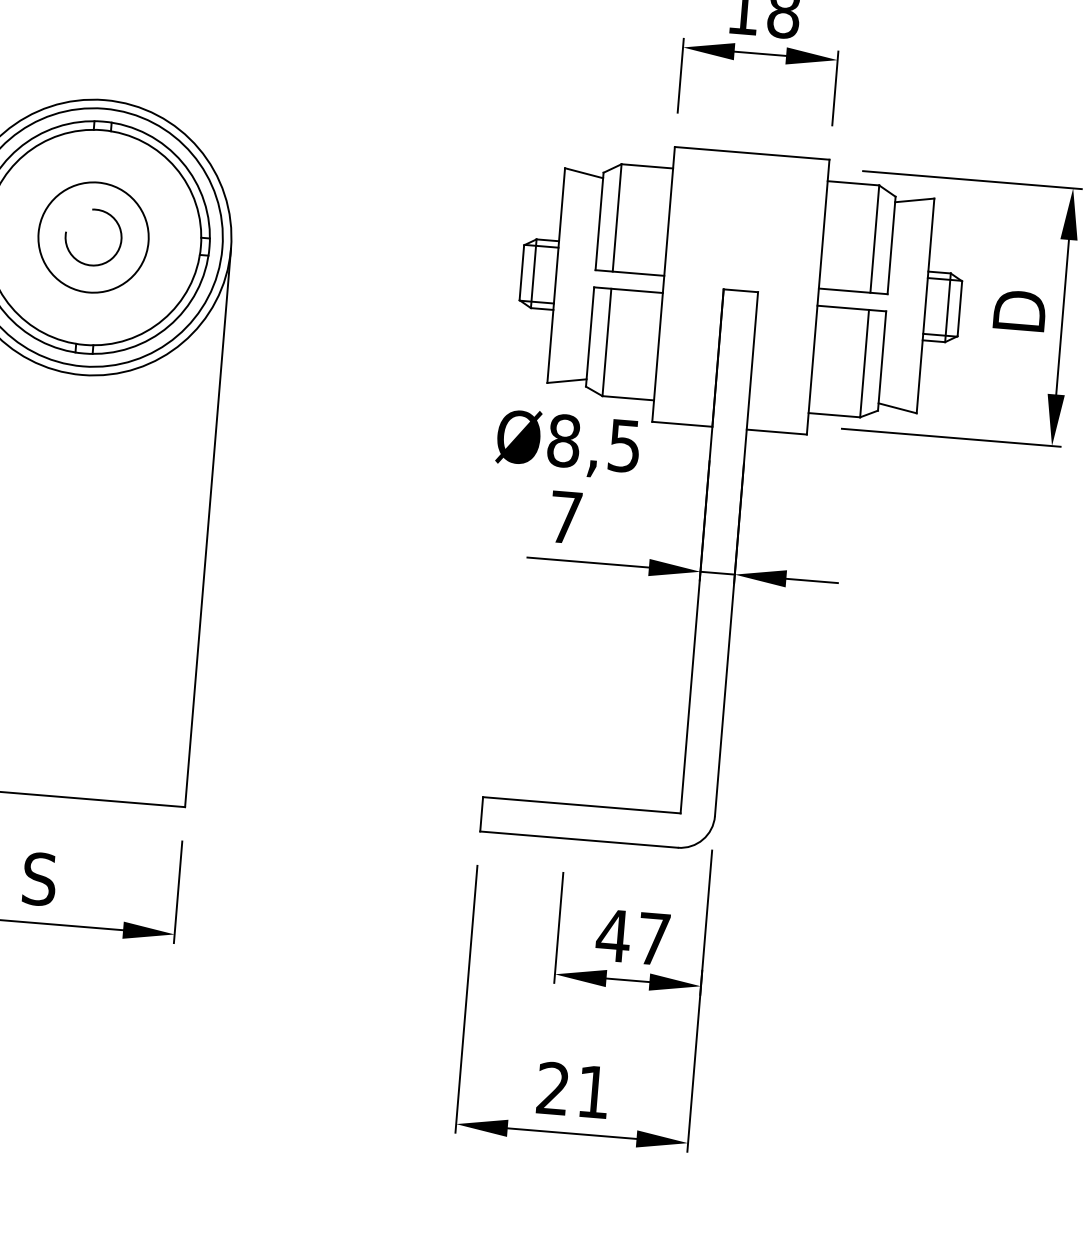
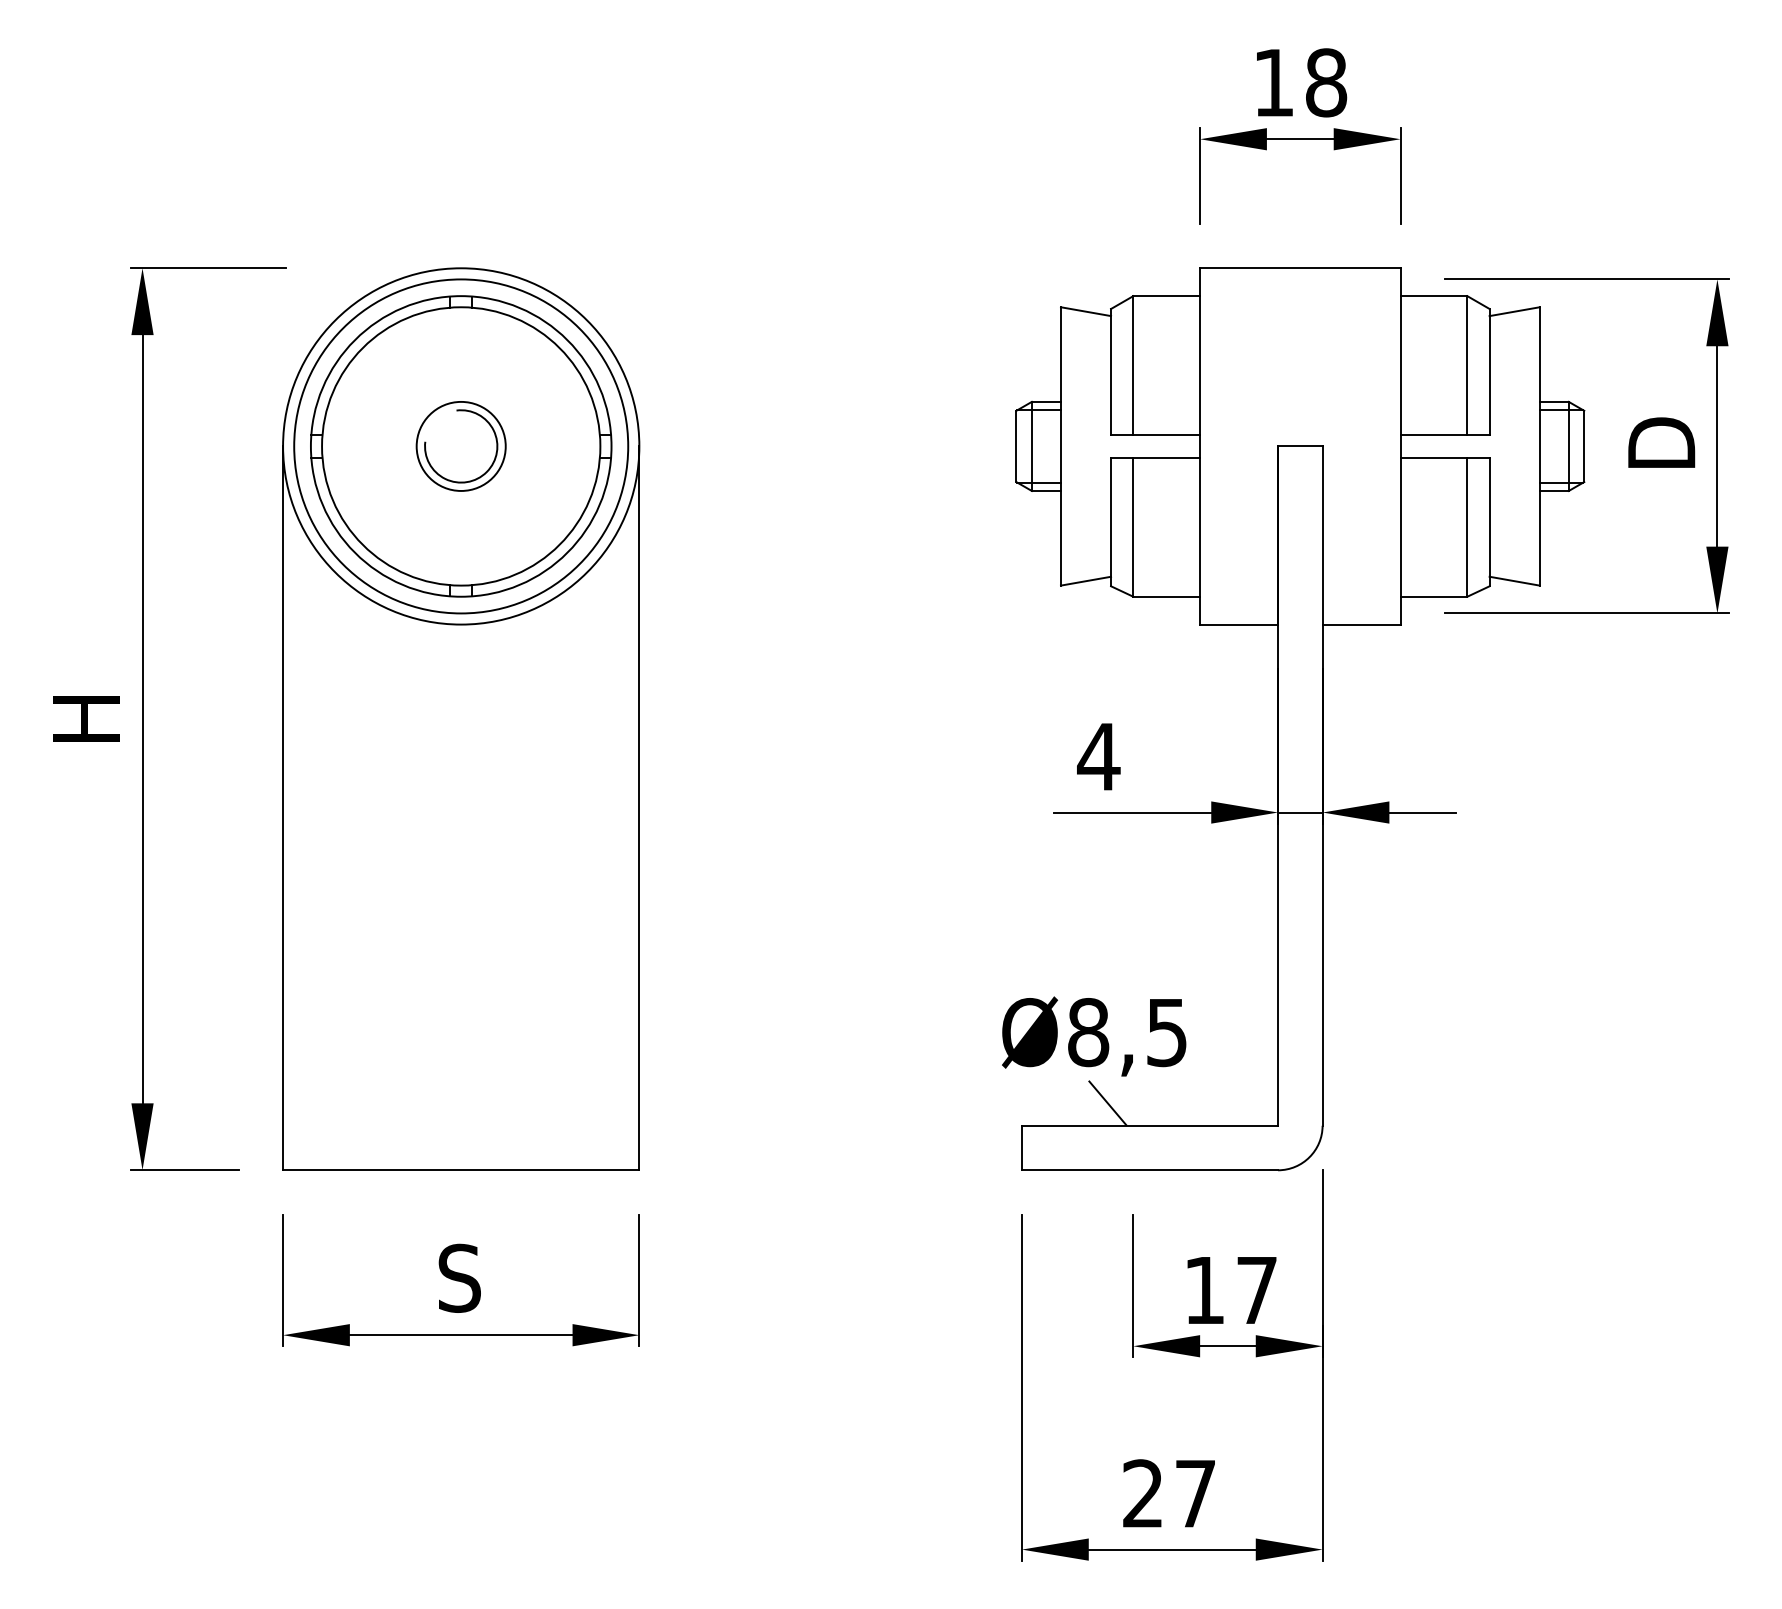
circle: (93, 236) -> (460, 445), size x0.62
text: (568, 444) -> (1094, 1036), moved
text: (565, 517) -> (1098, 756), 7 -> 4
line: (550, 785) -> (1107, 1103), added
text: (613, 935) -> (1204, 1290), 47 -> 17
text: (593, 1091) -> (1195, 1493), 21 -> 27

